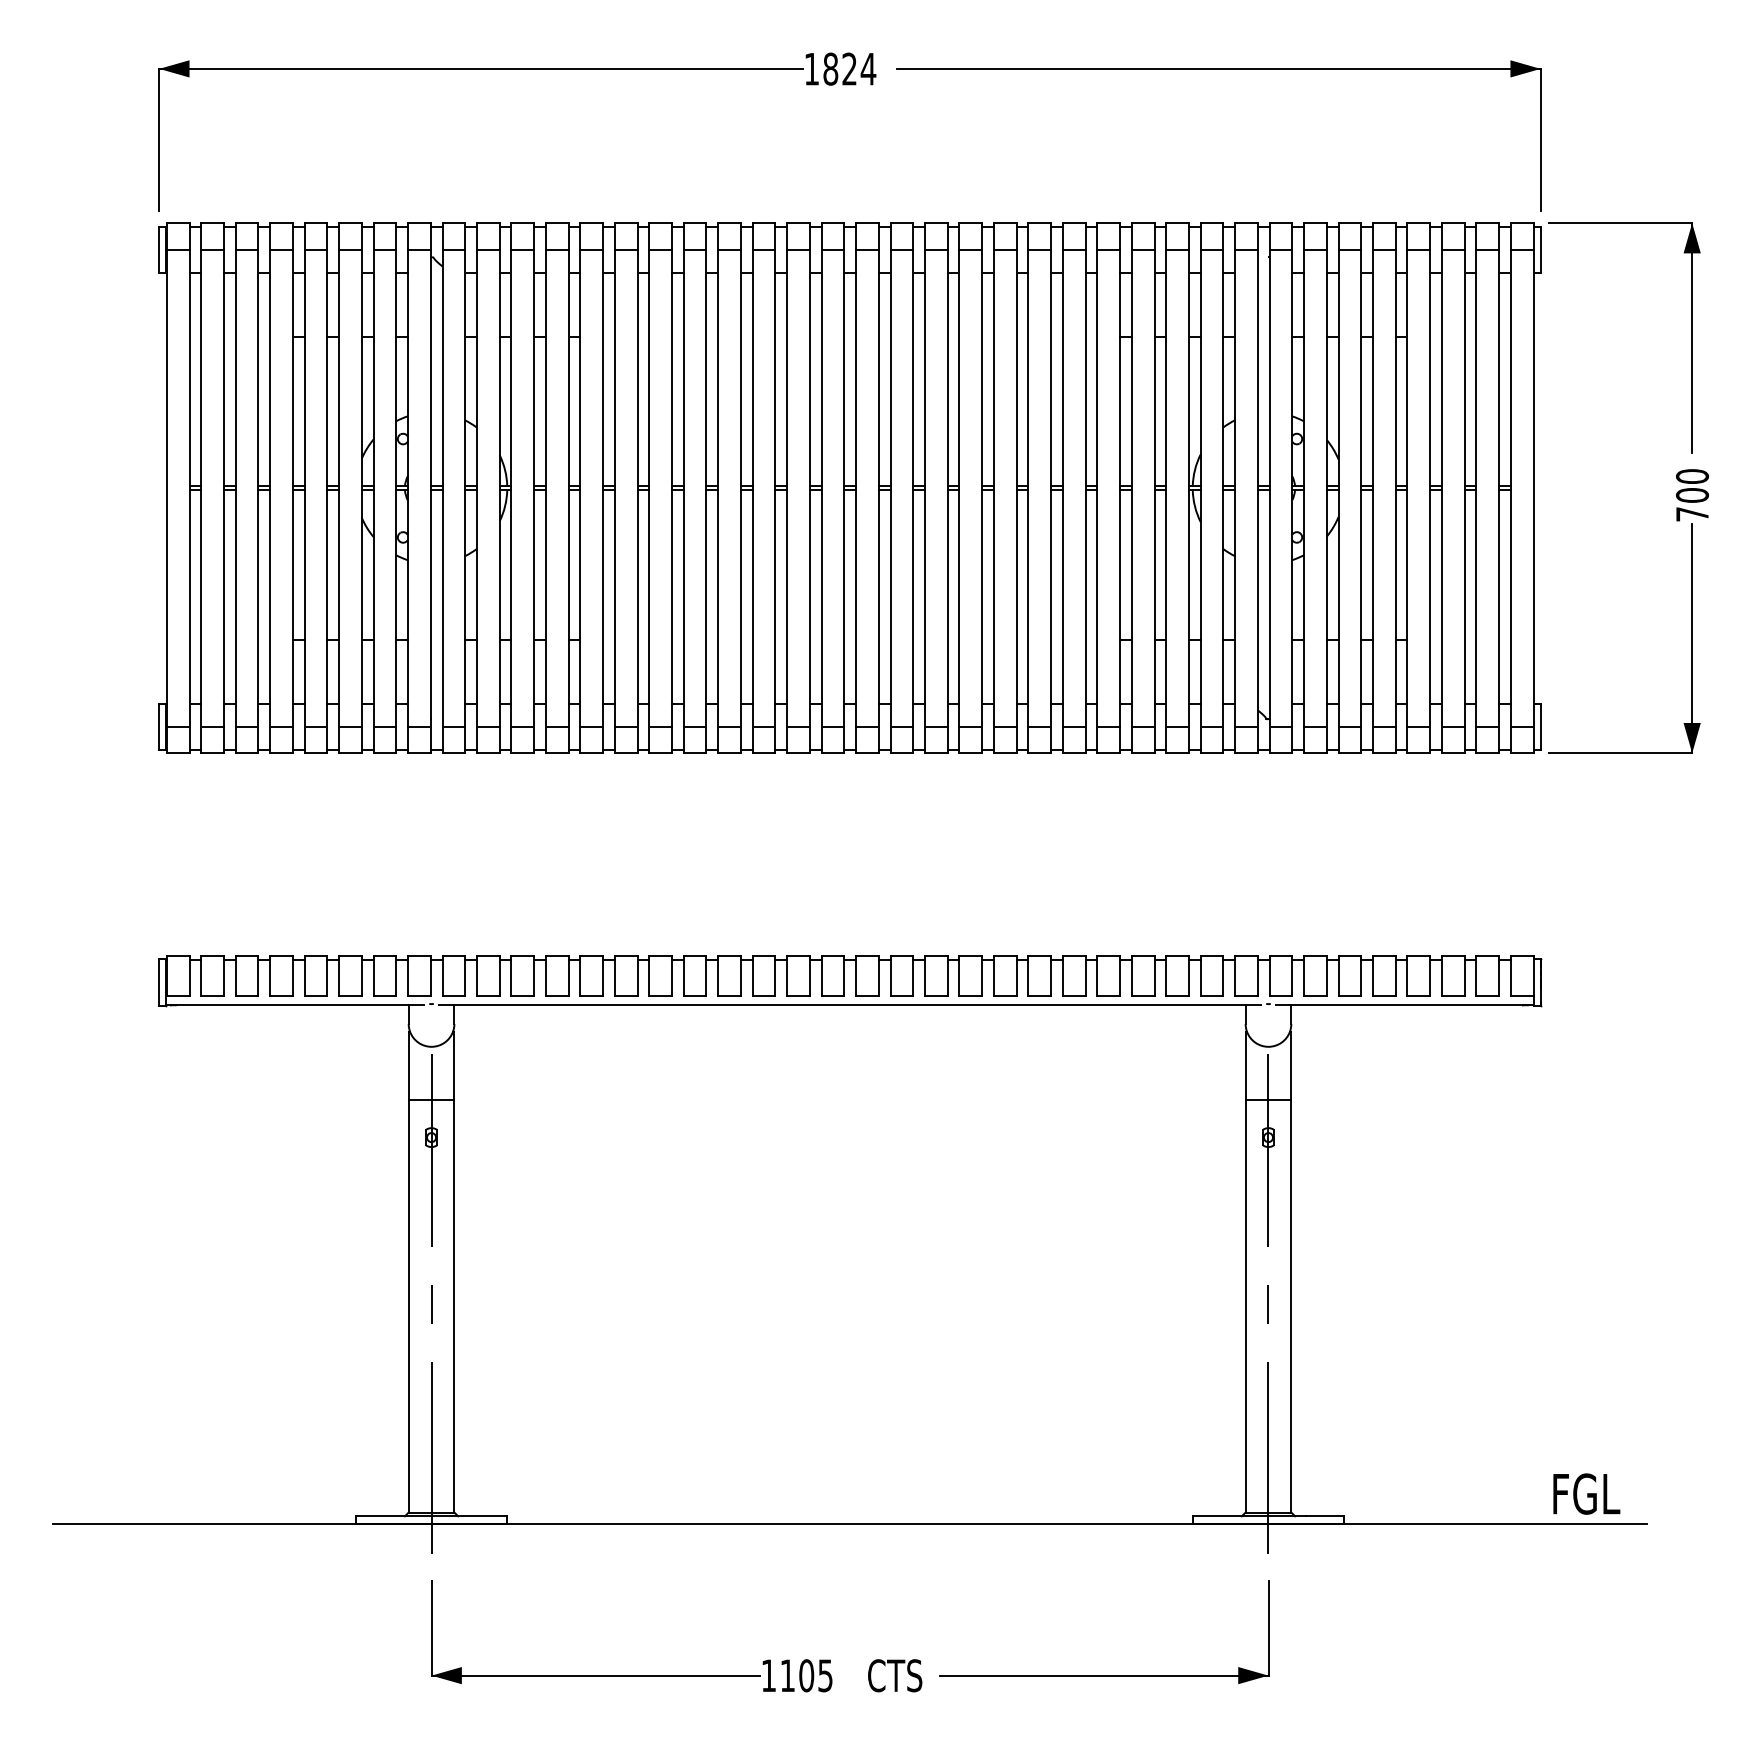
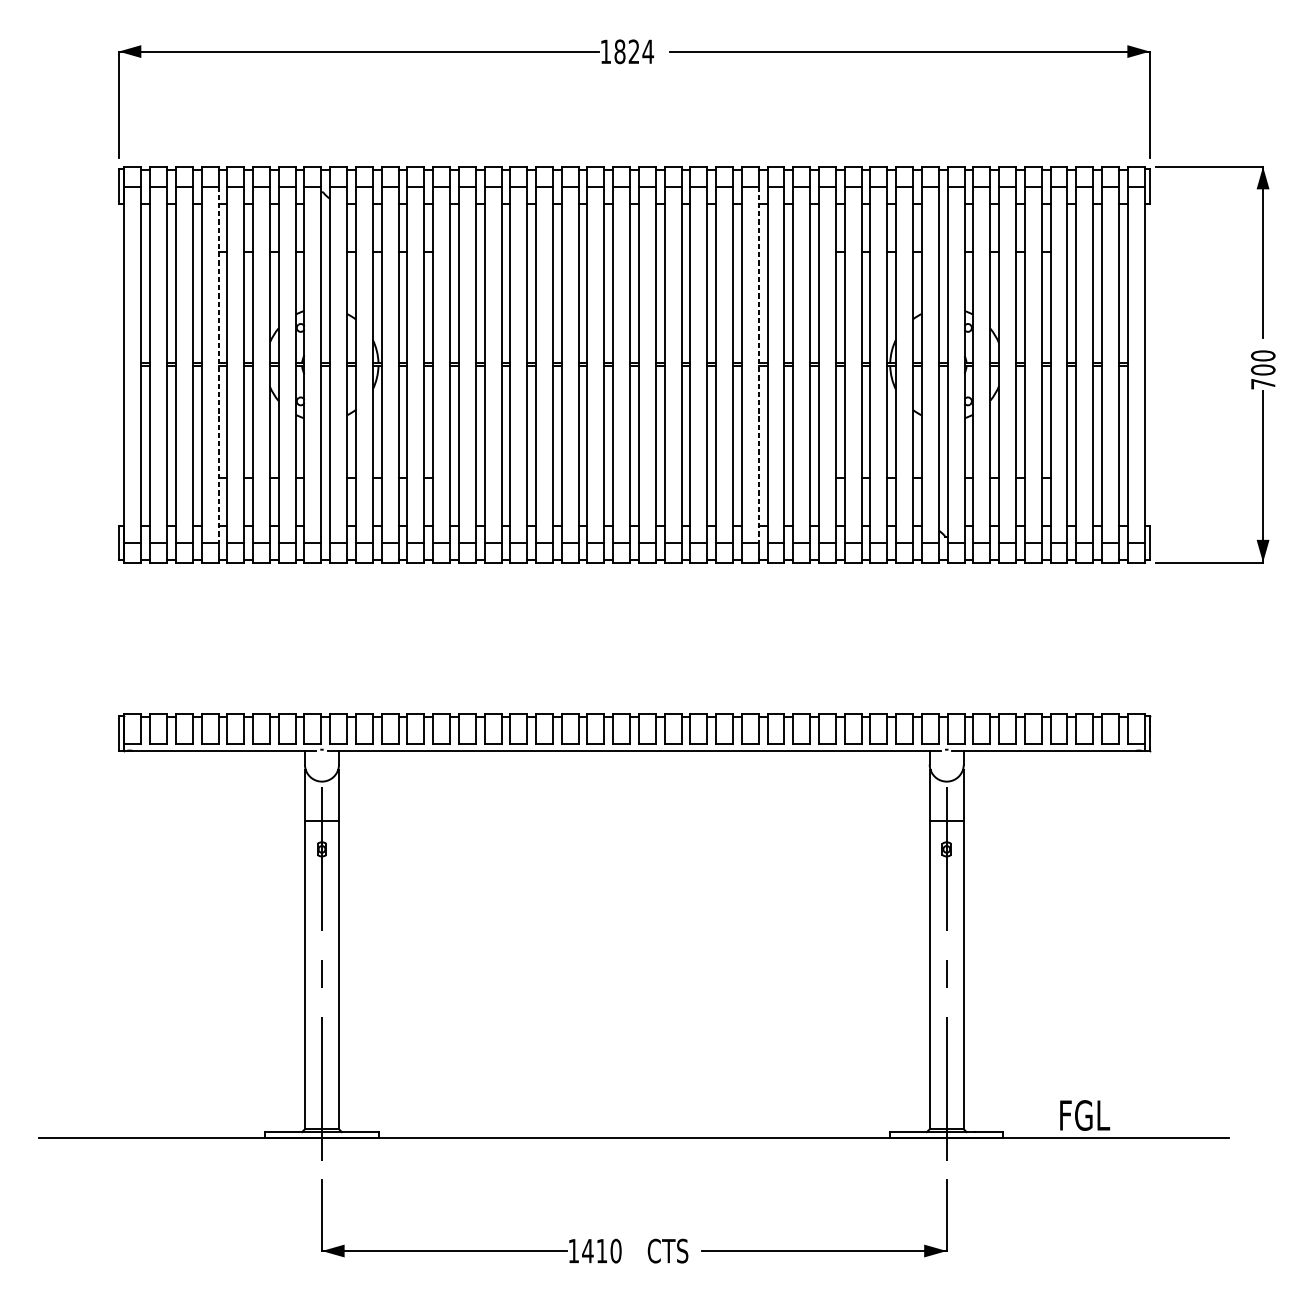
line: (292, 488) -> (218, 364), solid -> dashed
line: (1016, 488) -> (758, 364), solid -> dashed
text: (1586, 1493) -> (1084, 1115), moved
text: (805, 1675) -> (601, 1250), 1105 -> 1410

